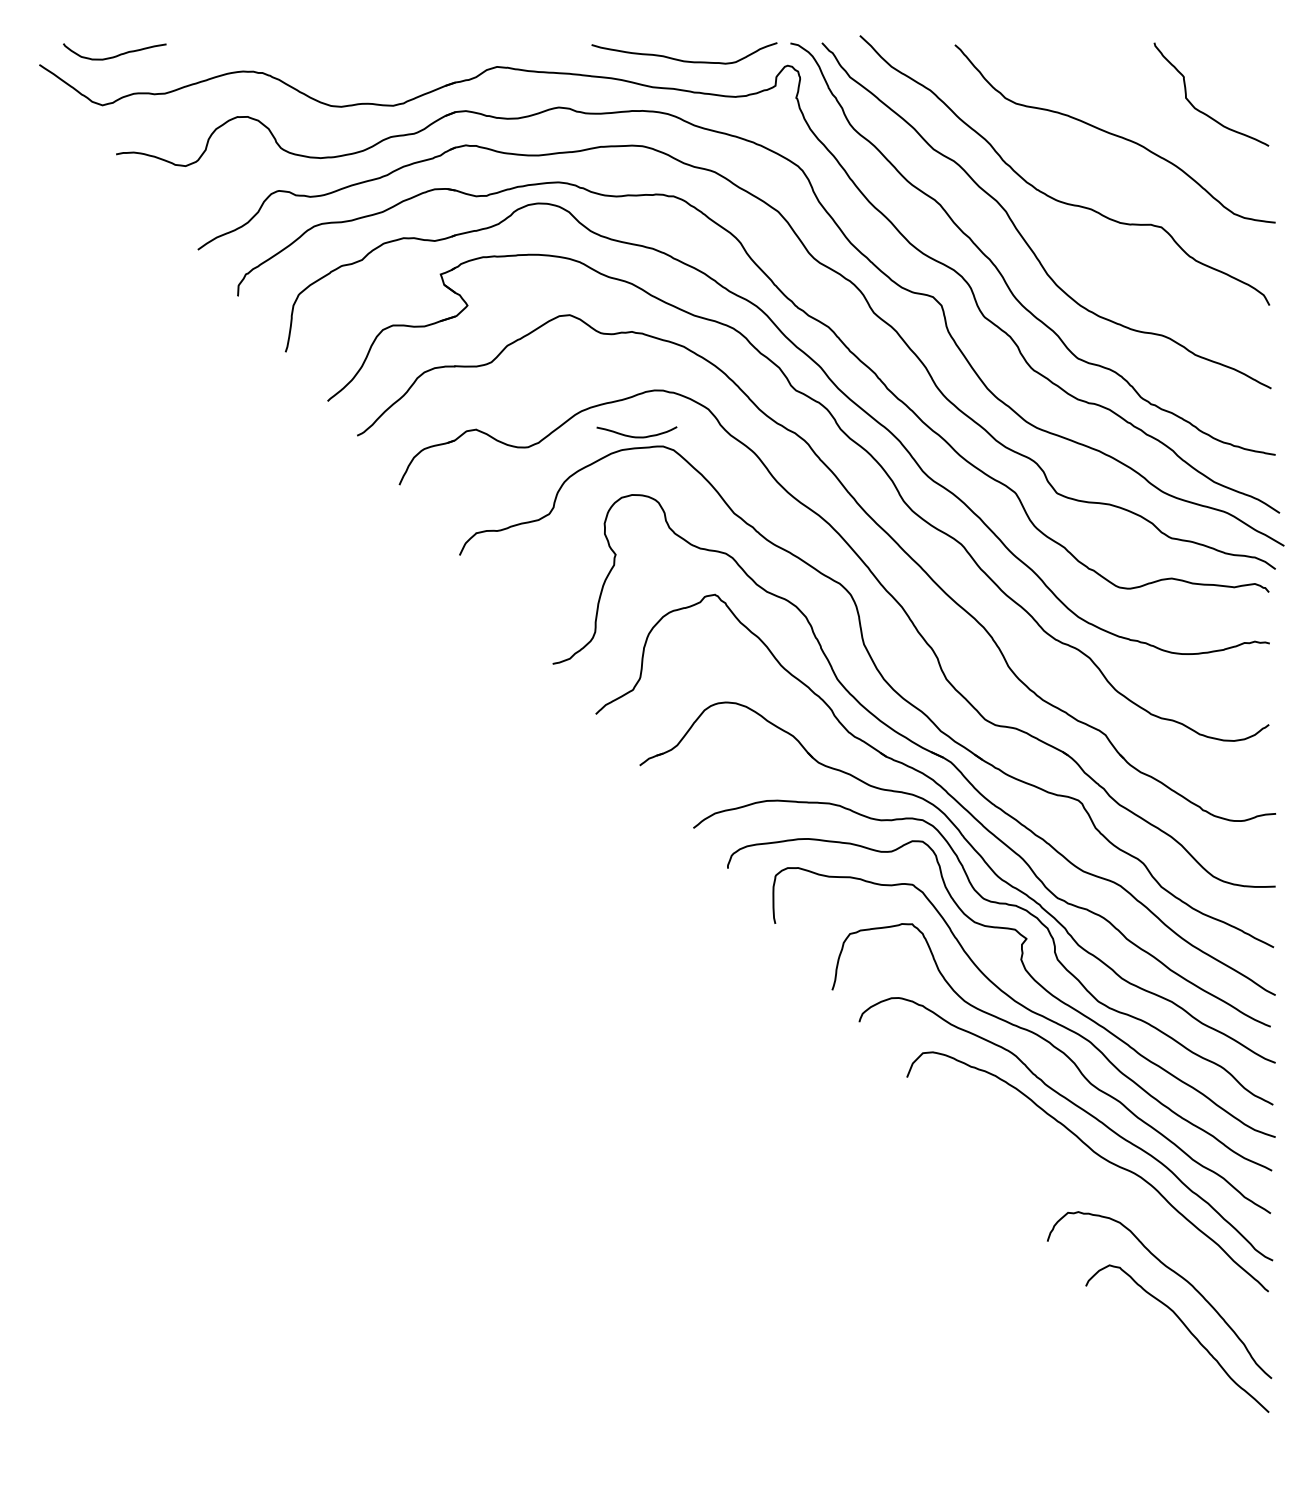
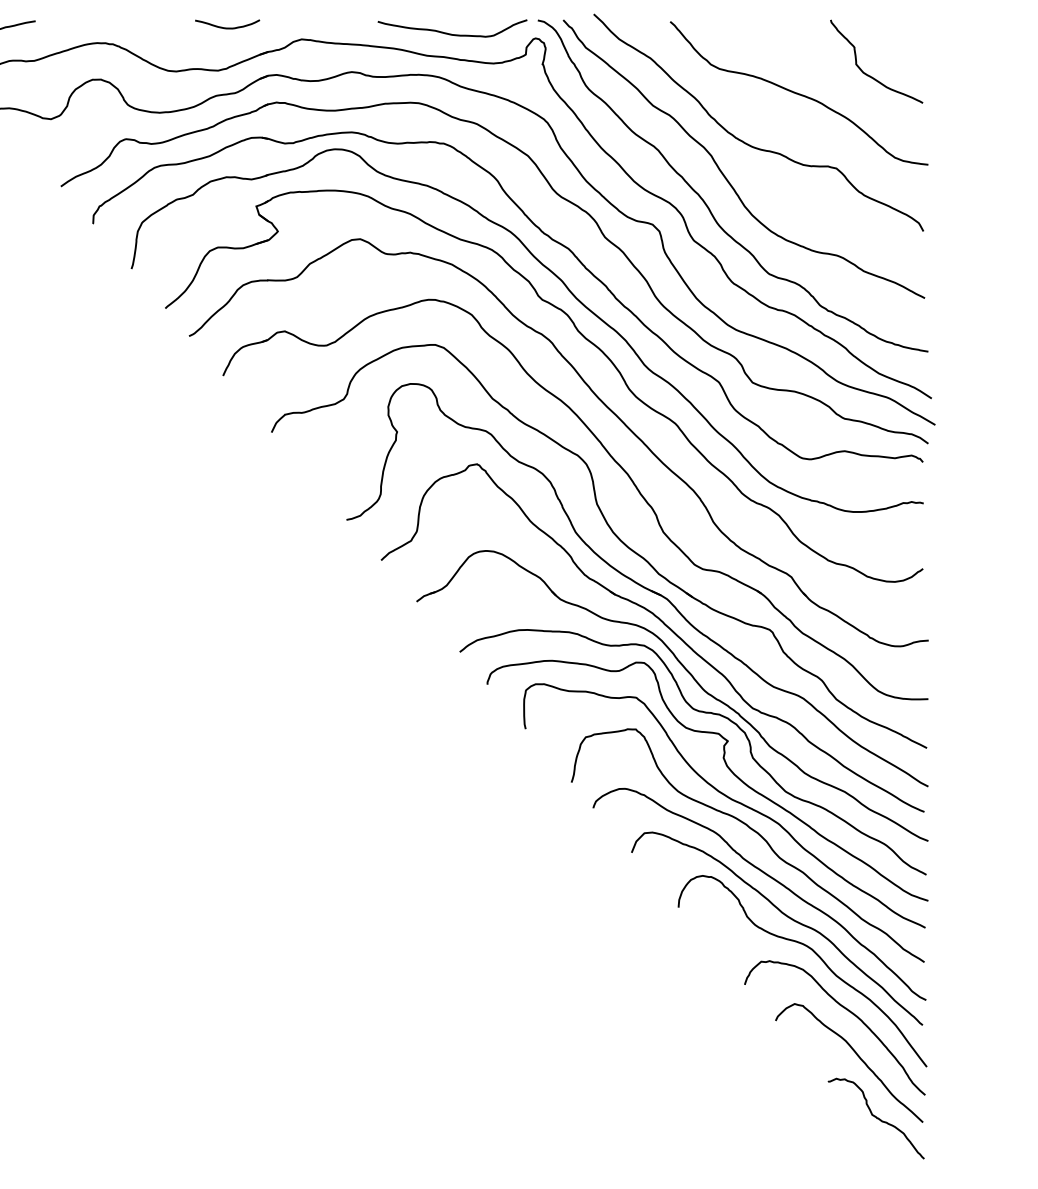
curve: (636, 436) -> (227, 27), moved
curve: (1137, 1205) -> (817, 955), added
curve: (1210, 1407) -> (875, 1118), added

